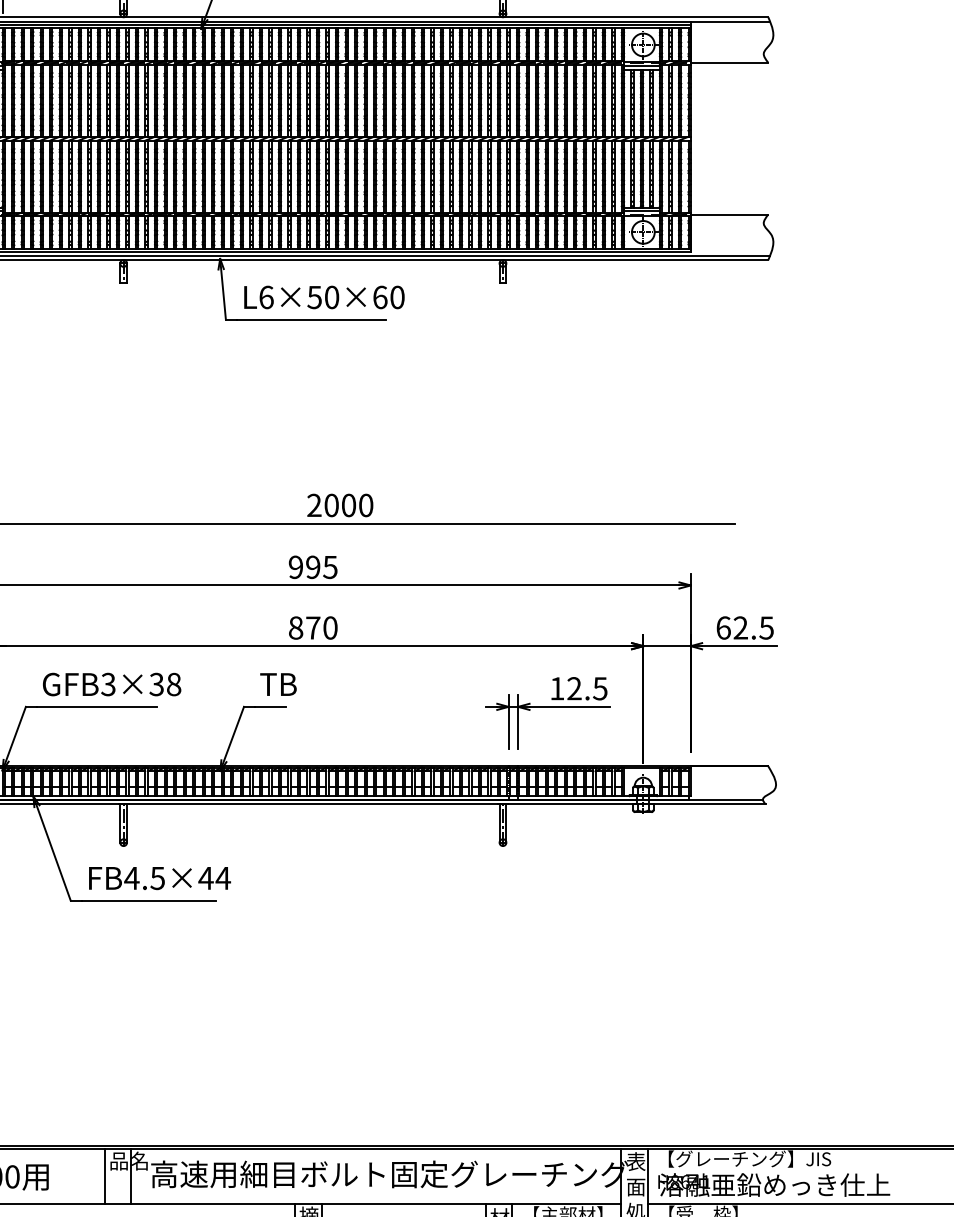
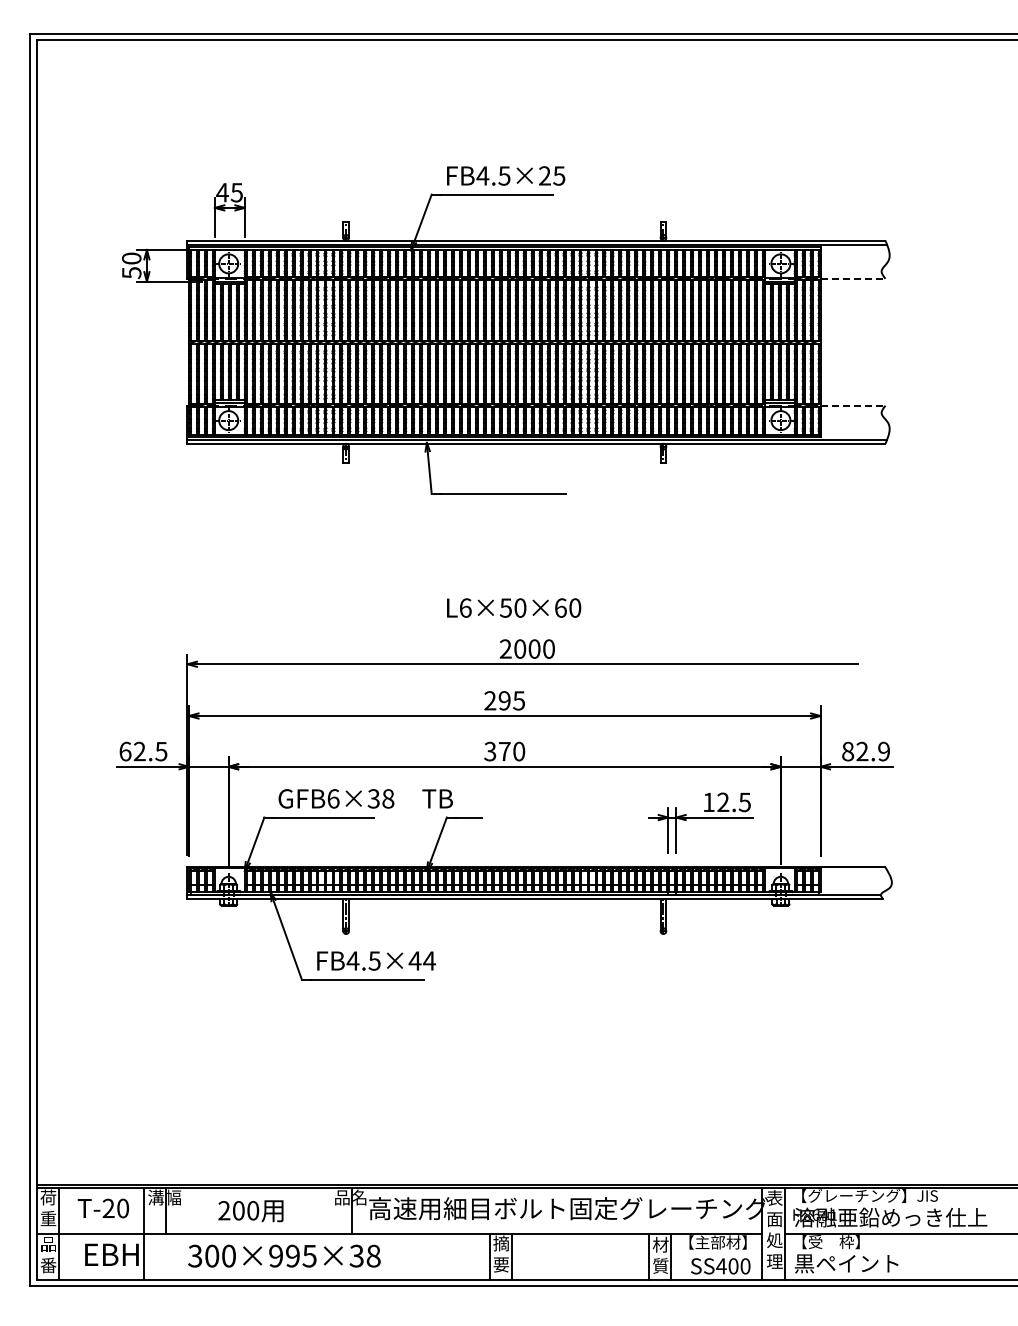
line: (730, 62) -> (853, 278), solid -> dashed
line: (730, 214) -> (853, 405), solid -> dashed
text: (324, 296) -> (514, 607), moved
text: (296, 566) -> (490, 700), 995 -> 295
text: (296, 627) -> (490, 751), 870 -> 370
text: (744, 627) -> (865, 751), 62.5 -> 82.9
text: (108, 684) -> (333, 798), GFB3×38 -> GFB6×38
text: (278, 684) -> (437, 798), moved
line: (104, 1176) -> (330, 1210), removed

